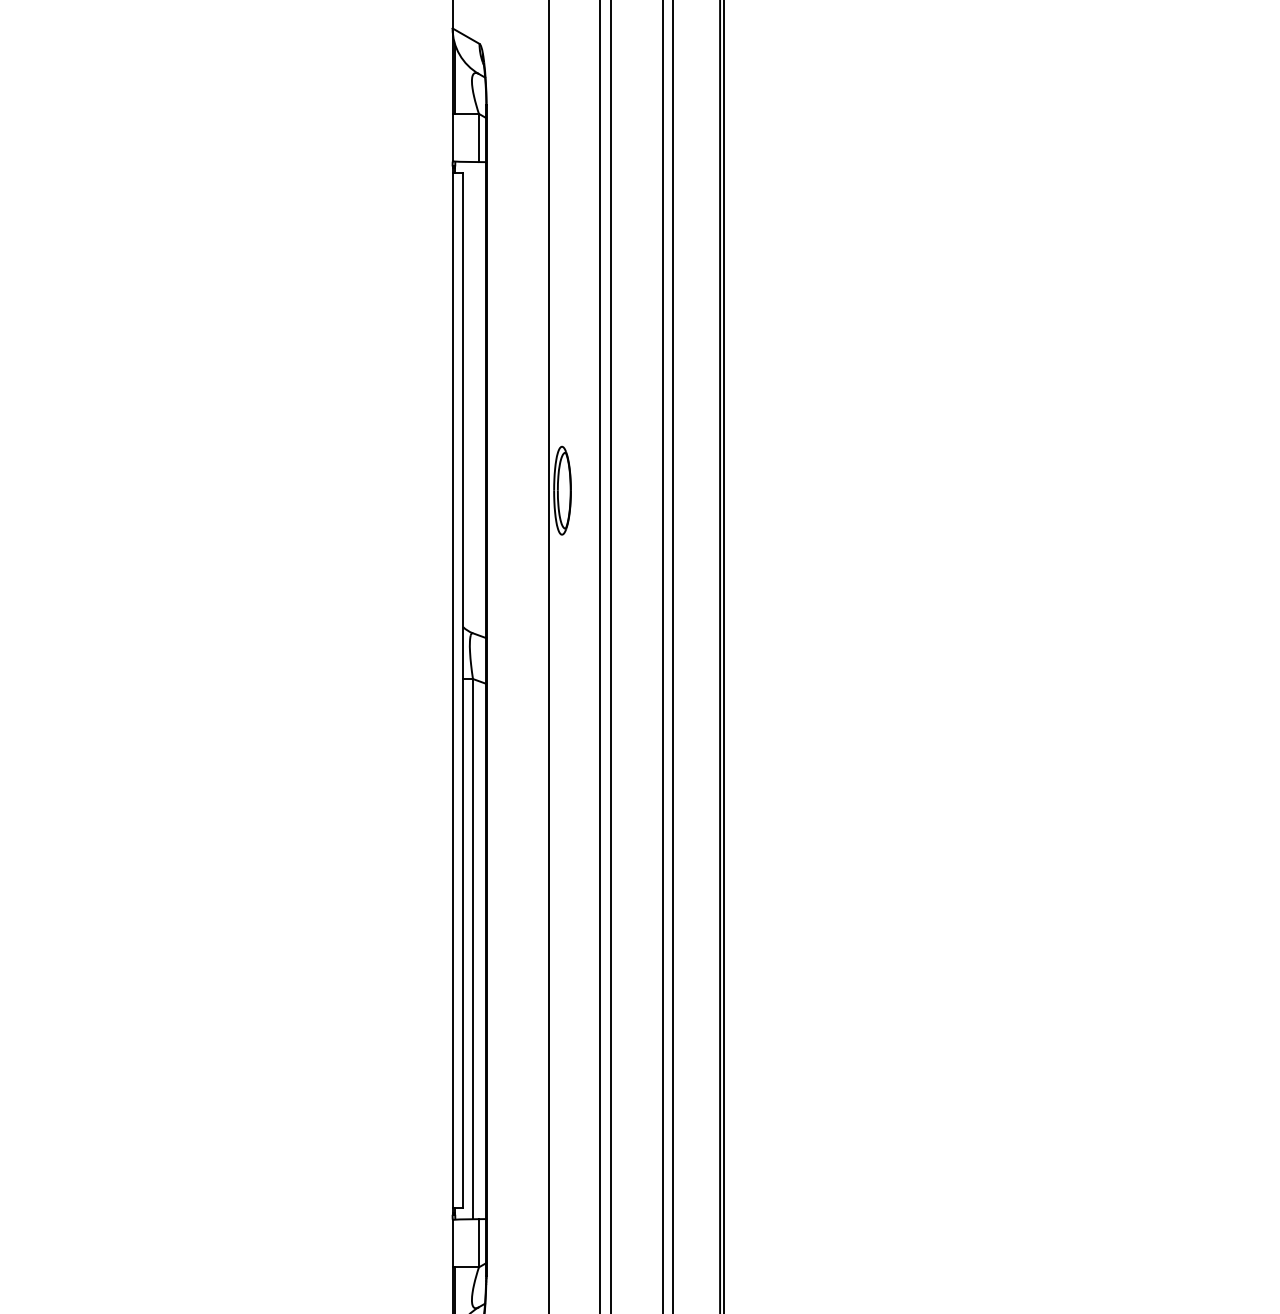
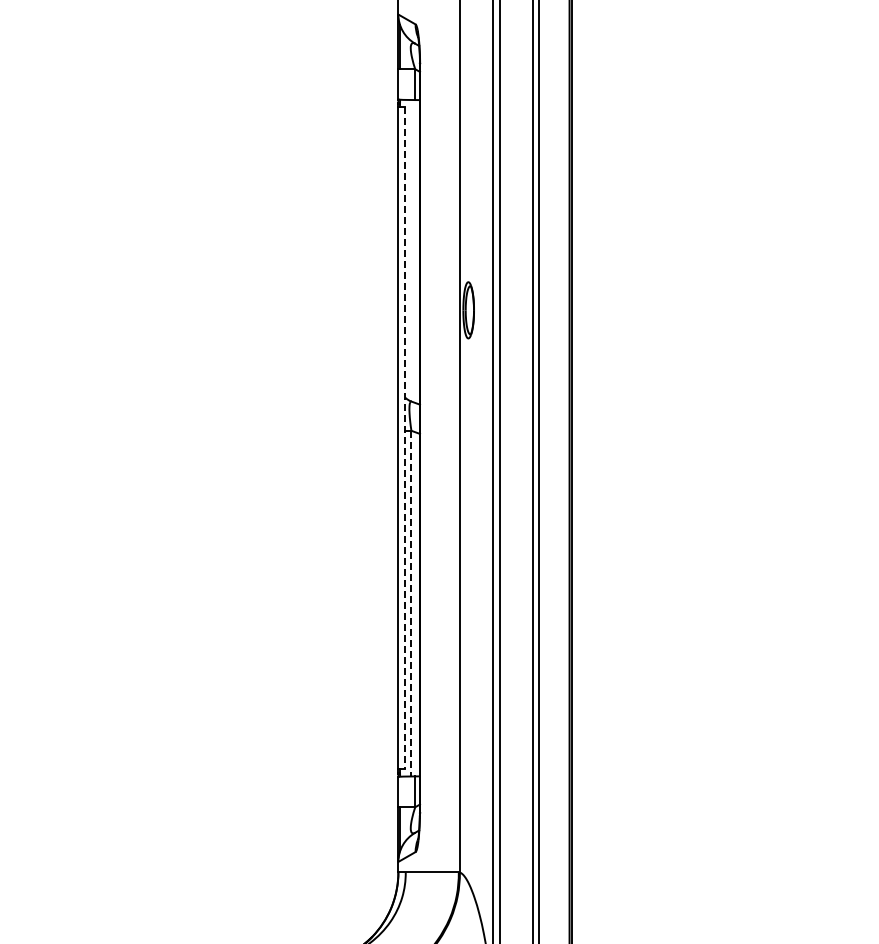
line: (463, 691) -> (405, 438), solid -> dashed
line: (473, 948) -> (411, 603), solid -> dashed

